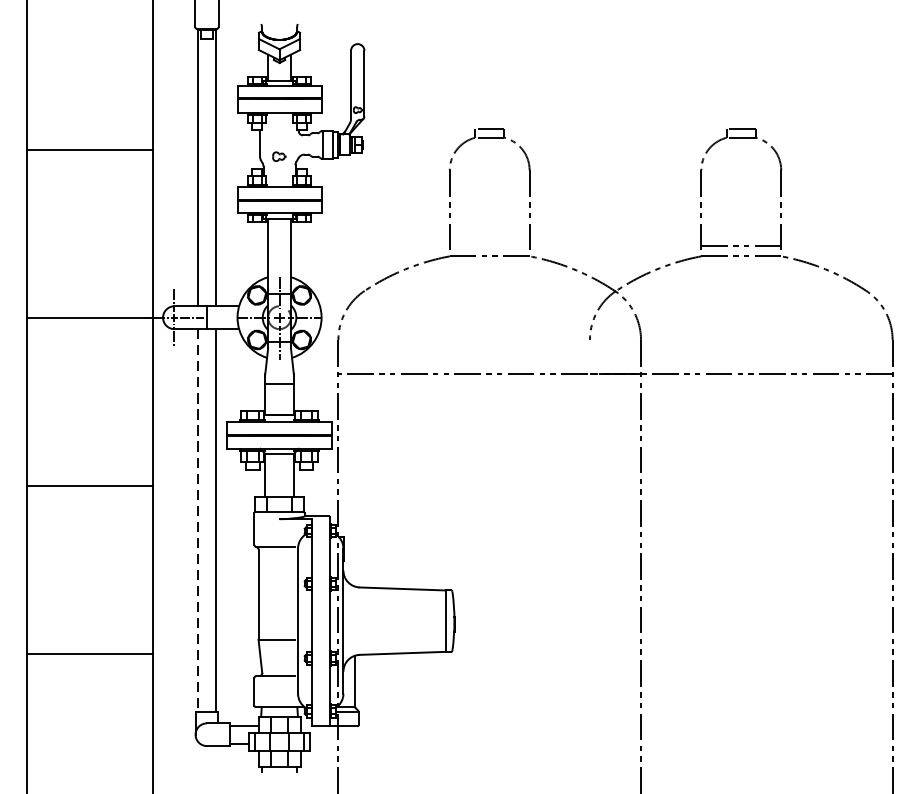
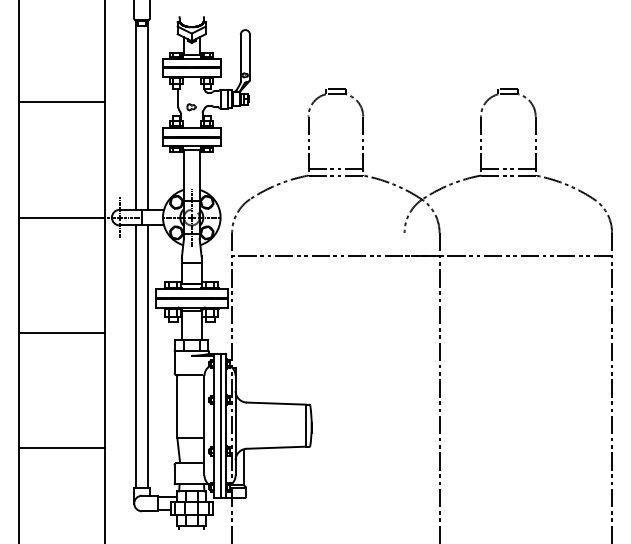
line: (489, 246) -> (335, 168), added
line: (197, 521) -> (135, 357), dashed -> solid
line: (321, 620) -> (220, 425), added

